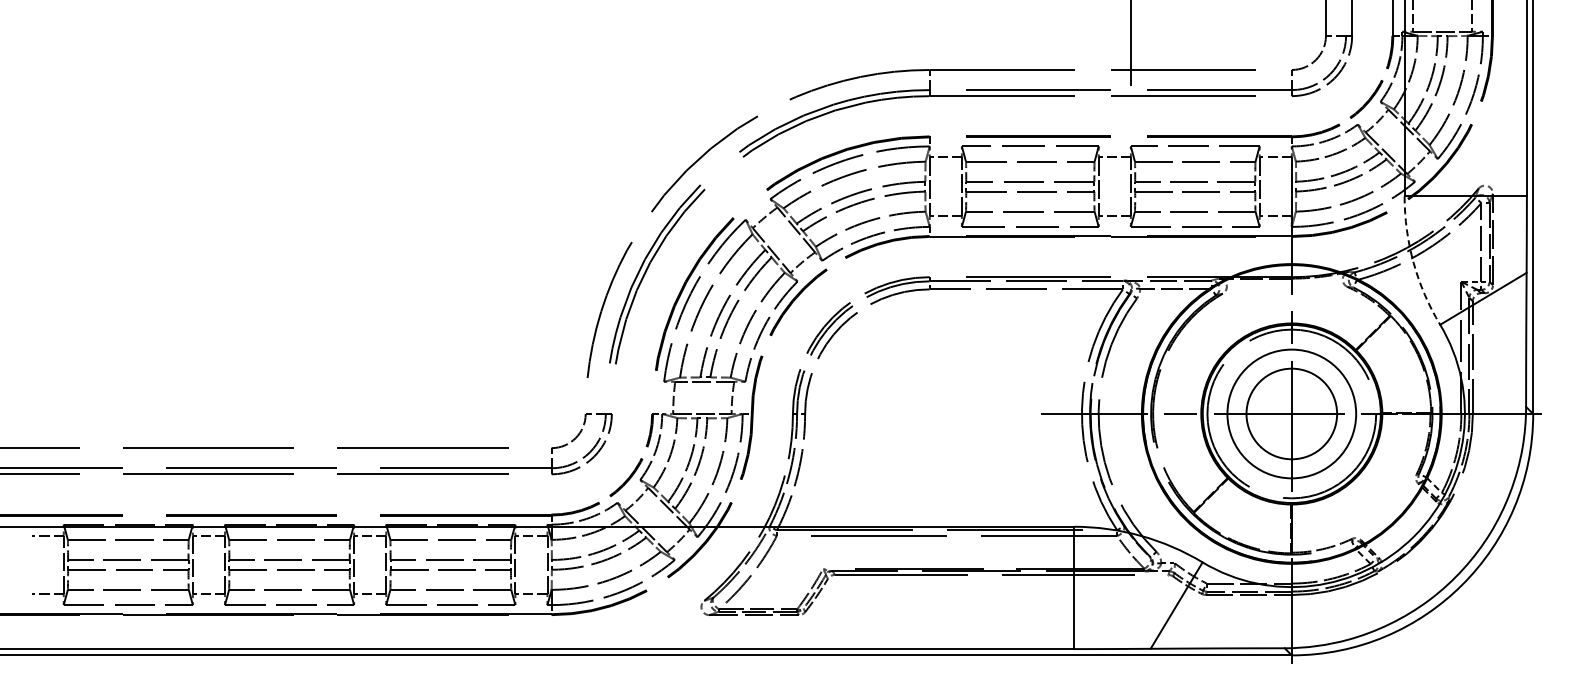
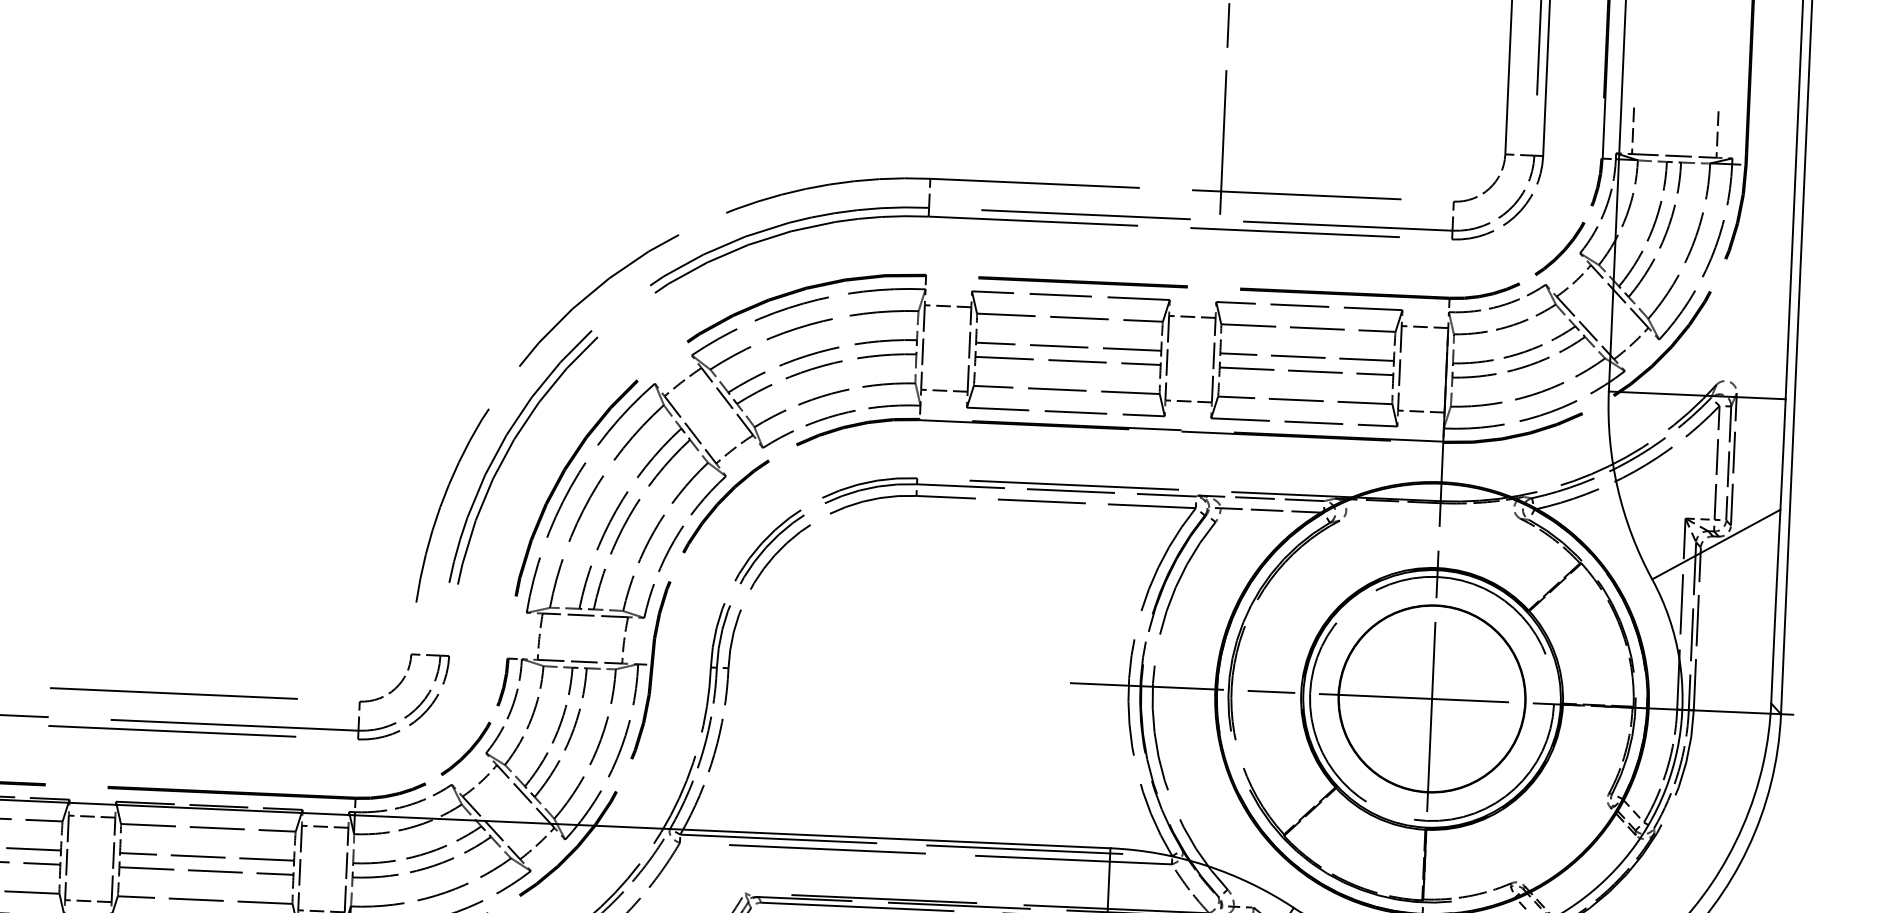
arc: (1413, 263) -> (1617, 489), dashed -> solid
circle: (1291, 413) -> (1431, 698), size x1.43

